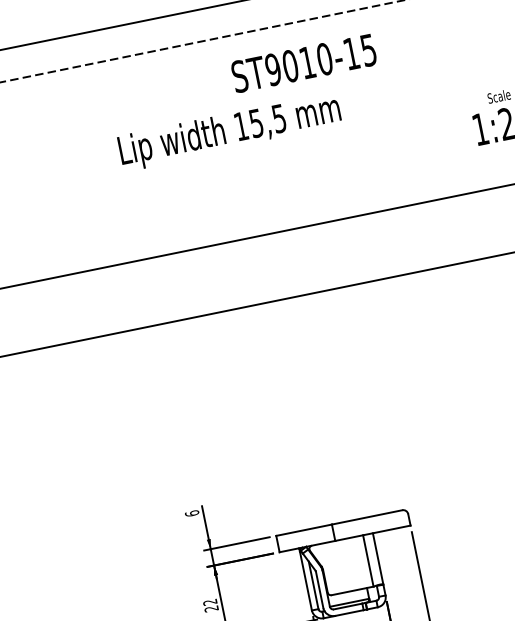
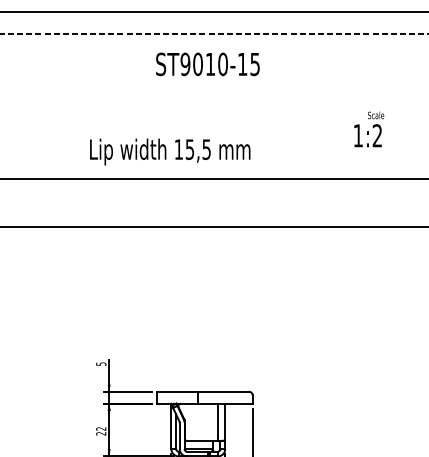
text: (303, 63) -> (207, 64), moved
text: (230, 131) -> (170, 151), moved
text: (192, 512) -> (101, 363), 6 -> 5

